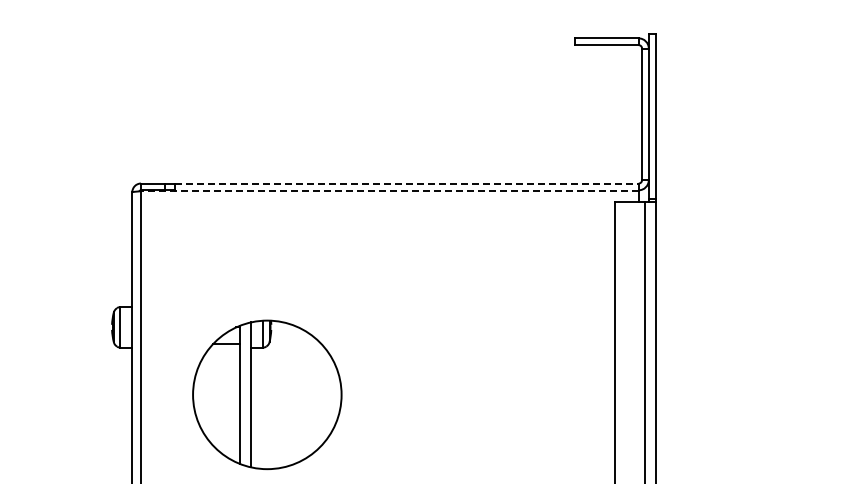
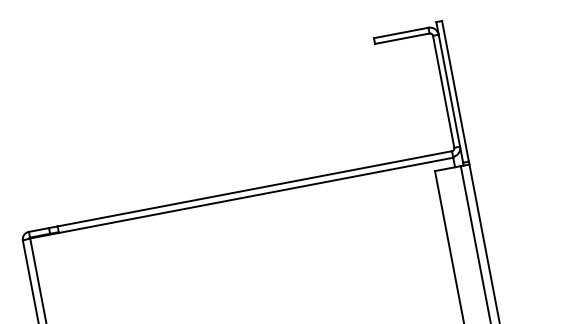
line: (406, 183) -> (254, 188), dashed -> solid
line: (389, 191) -> (241, 198), dashed -> solid

